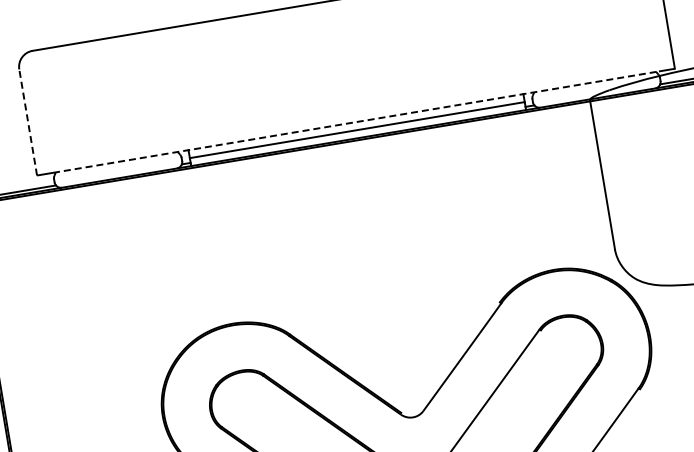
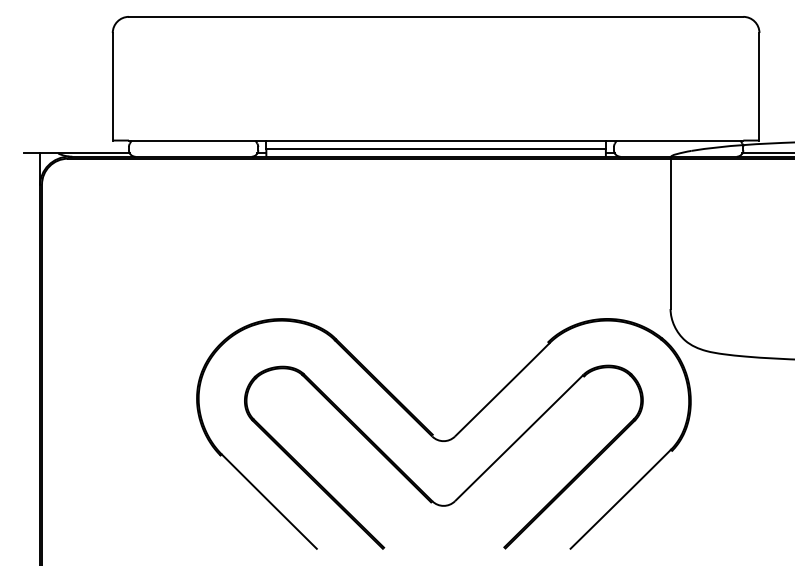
line: (27, 122) -> (112, 86), dashed -> solid
line: (356, 122) -> (436, 140), dashed -> solid

